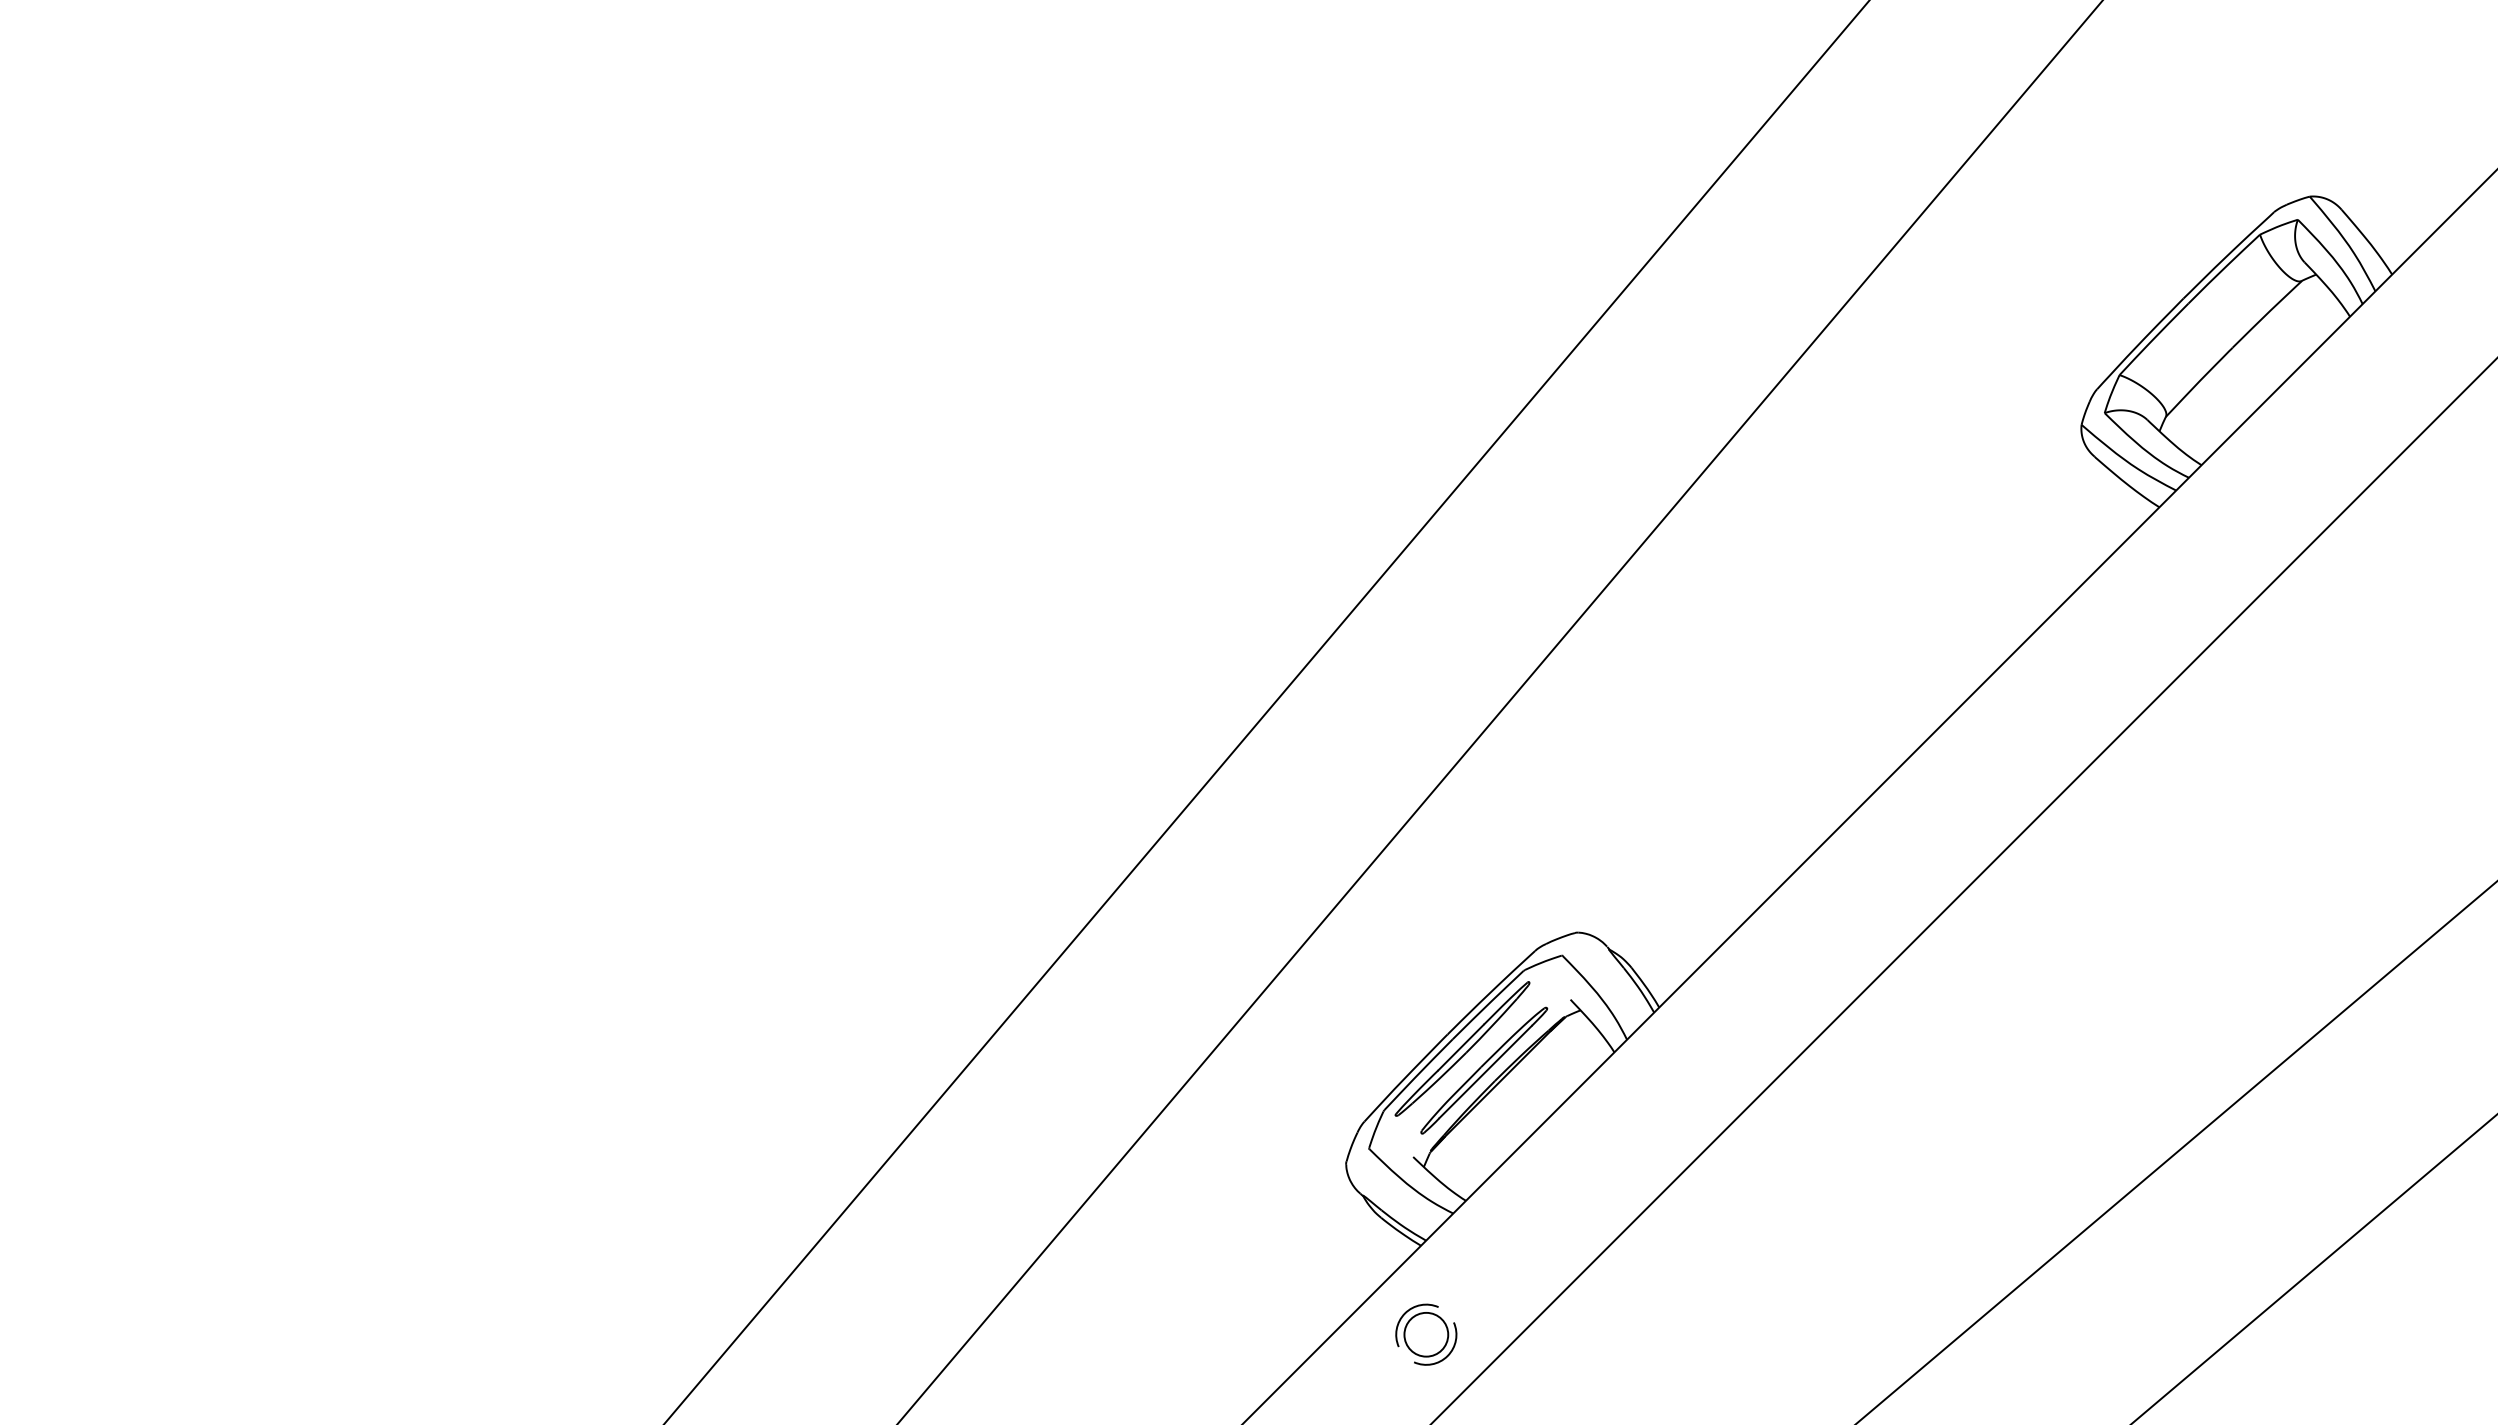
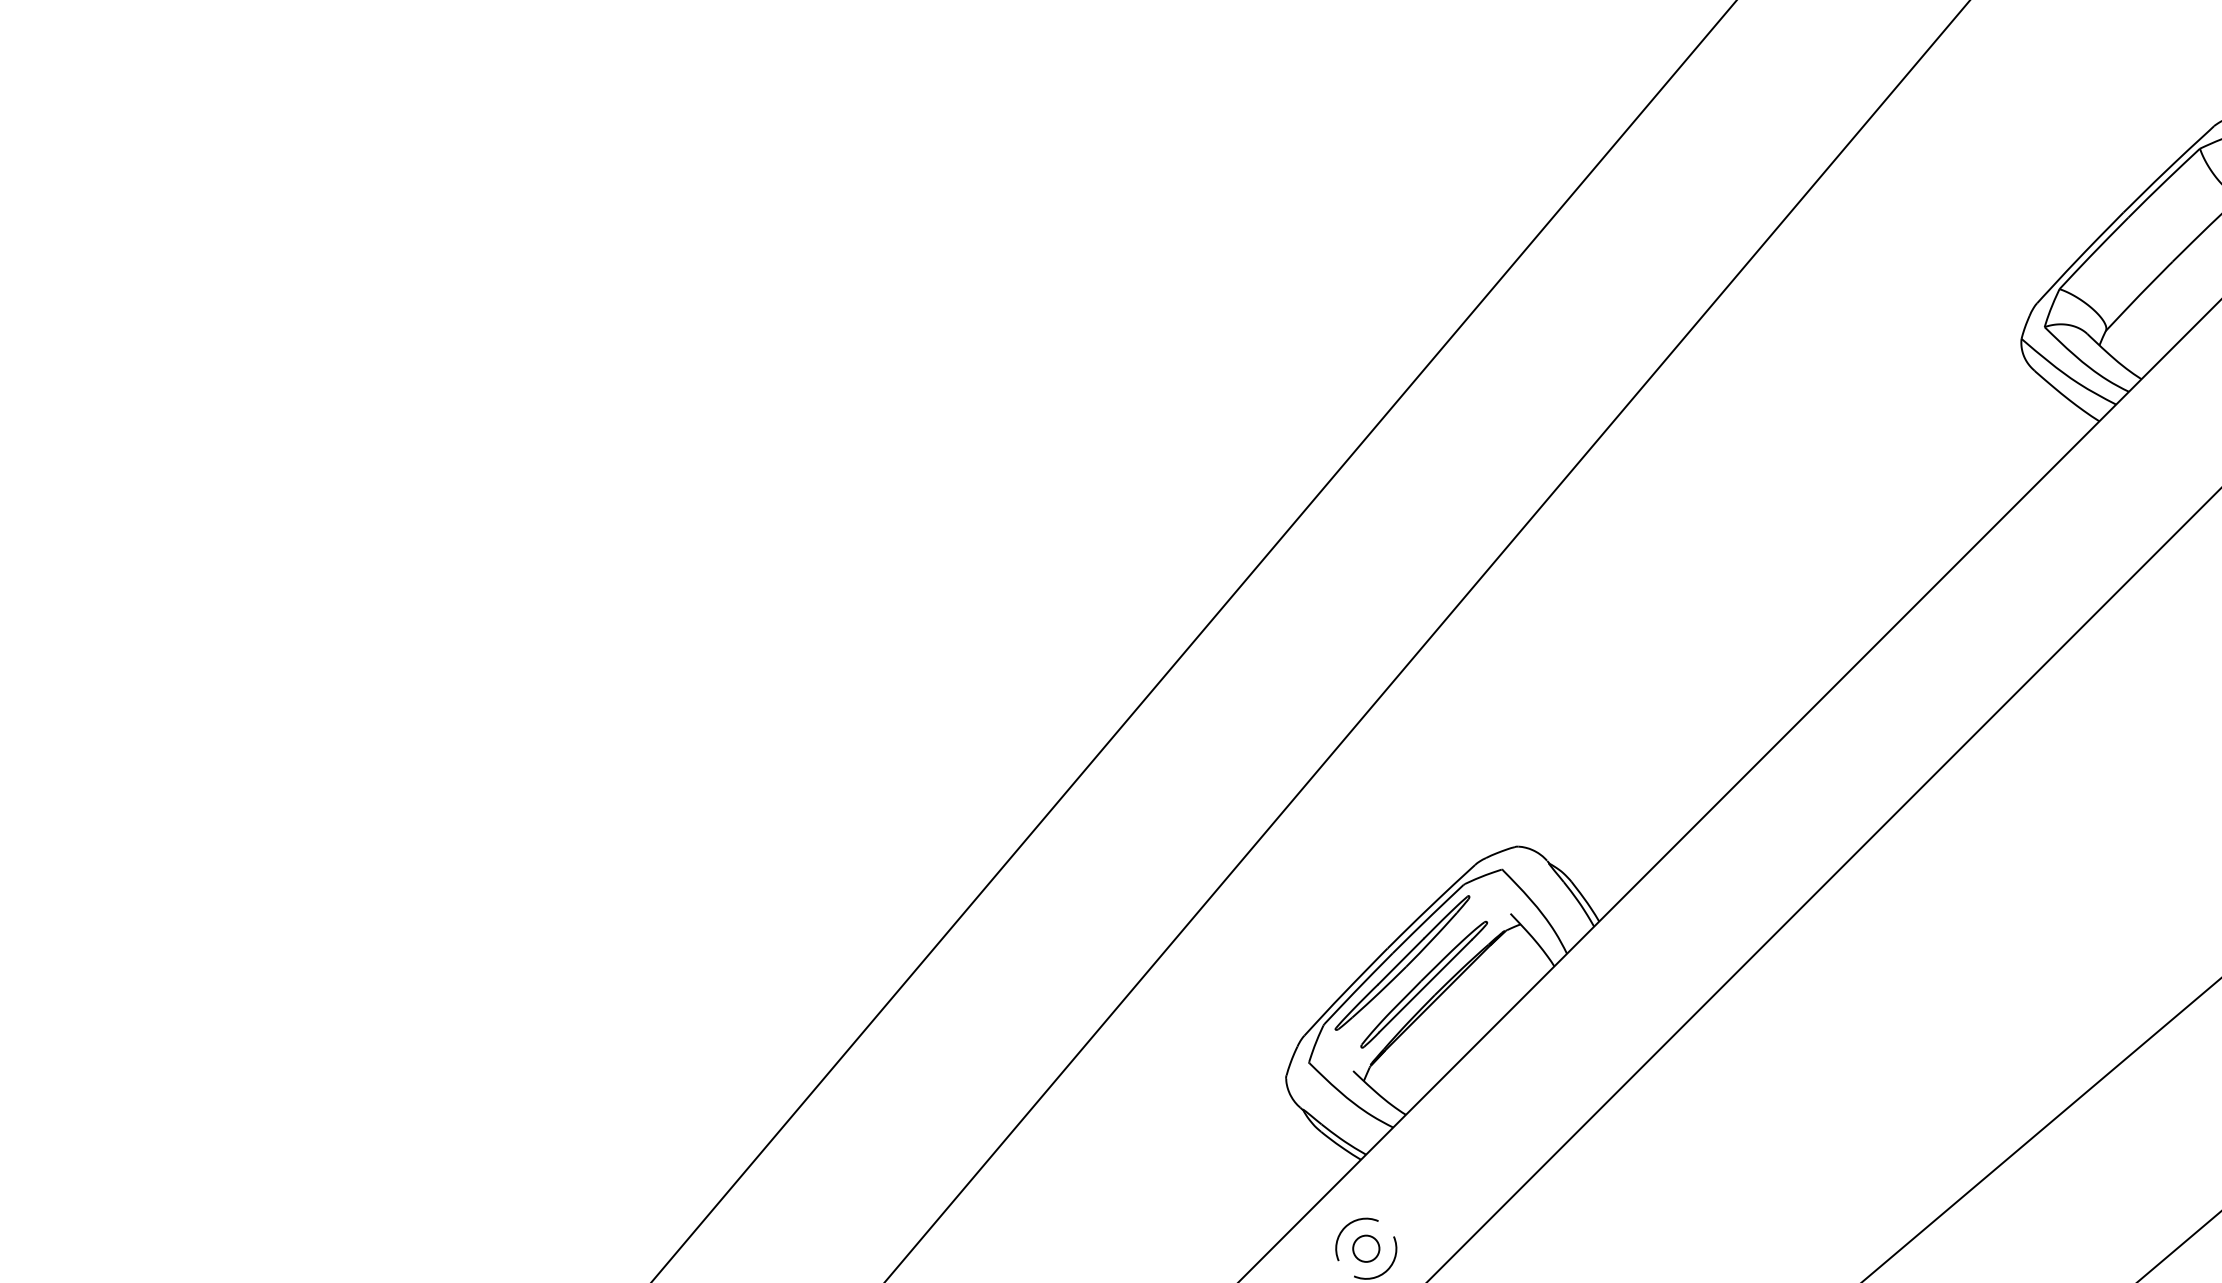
circle: (1426, 1334) -> (1366, 1248), size x0.6

